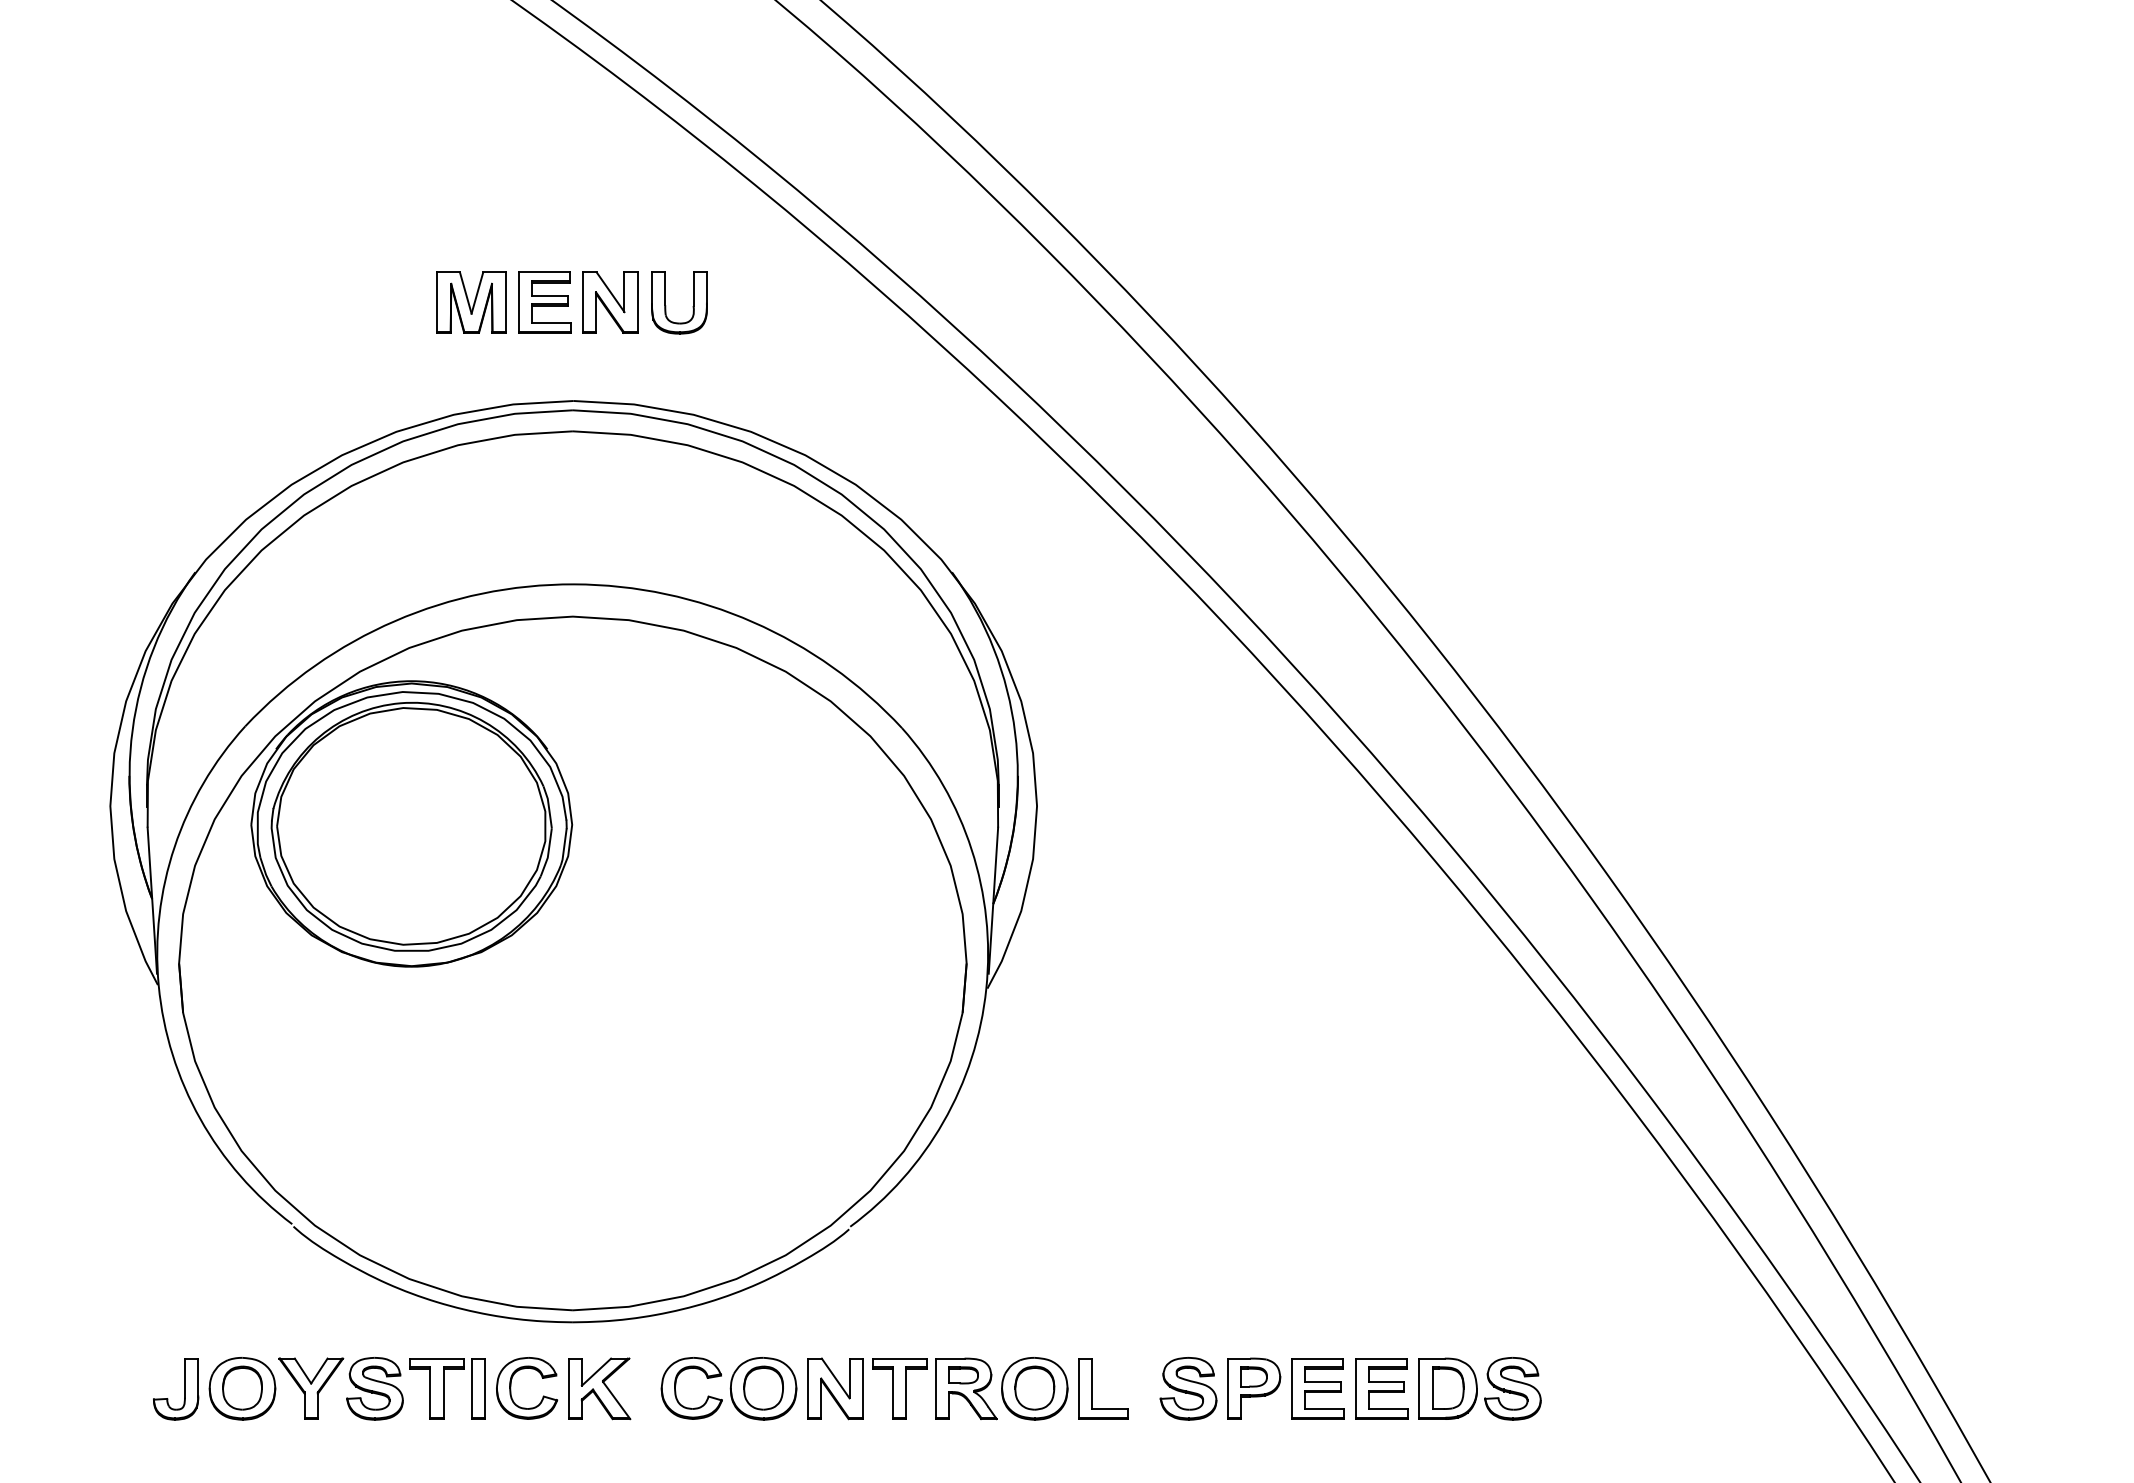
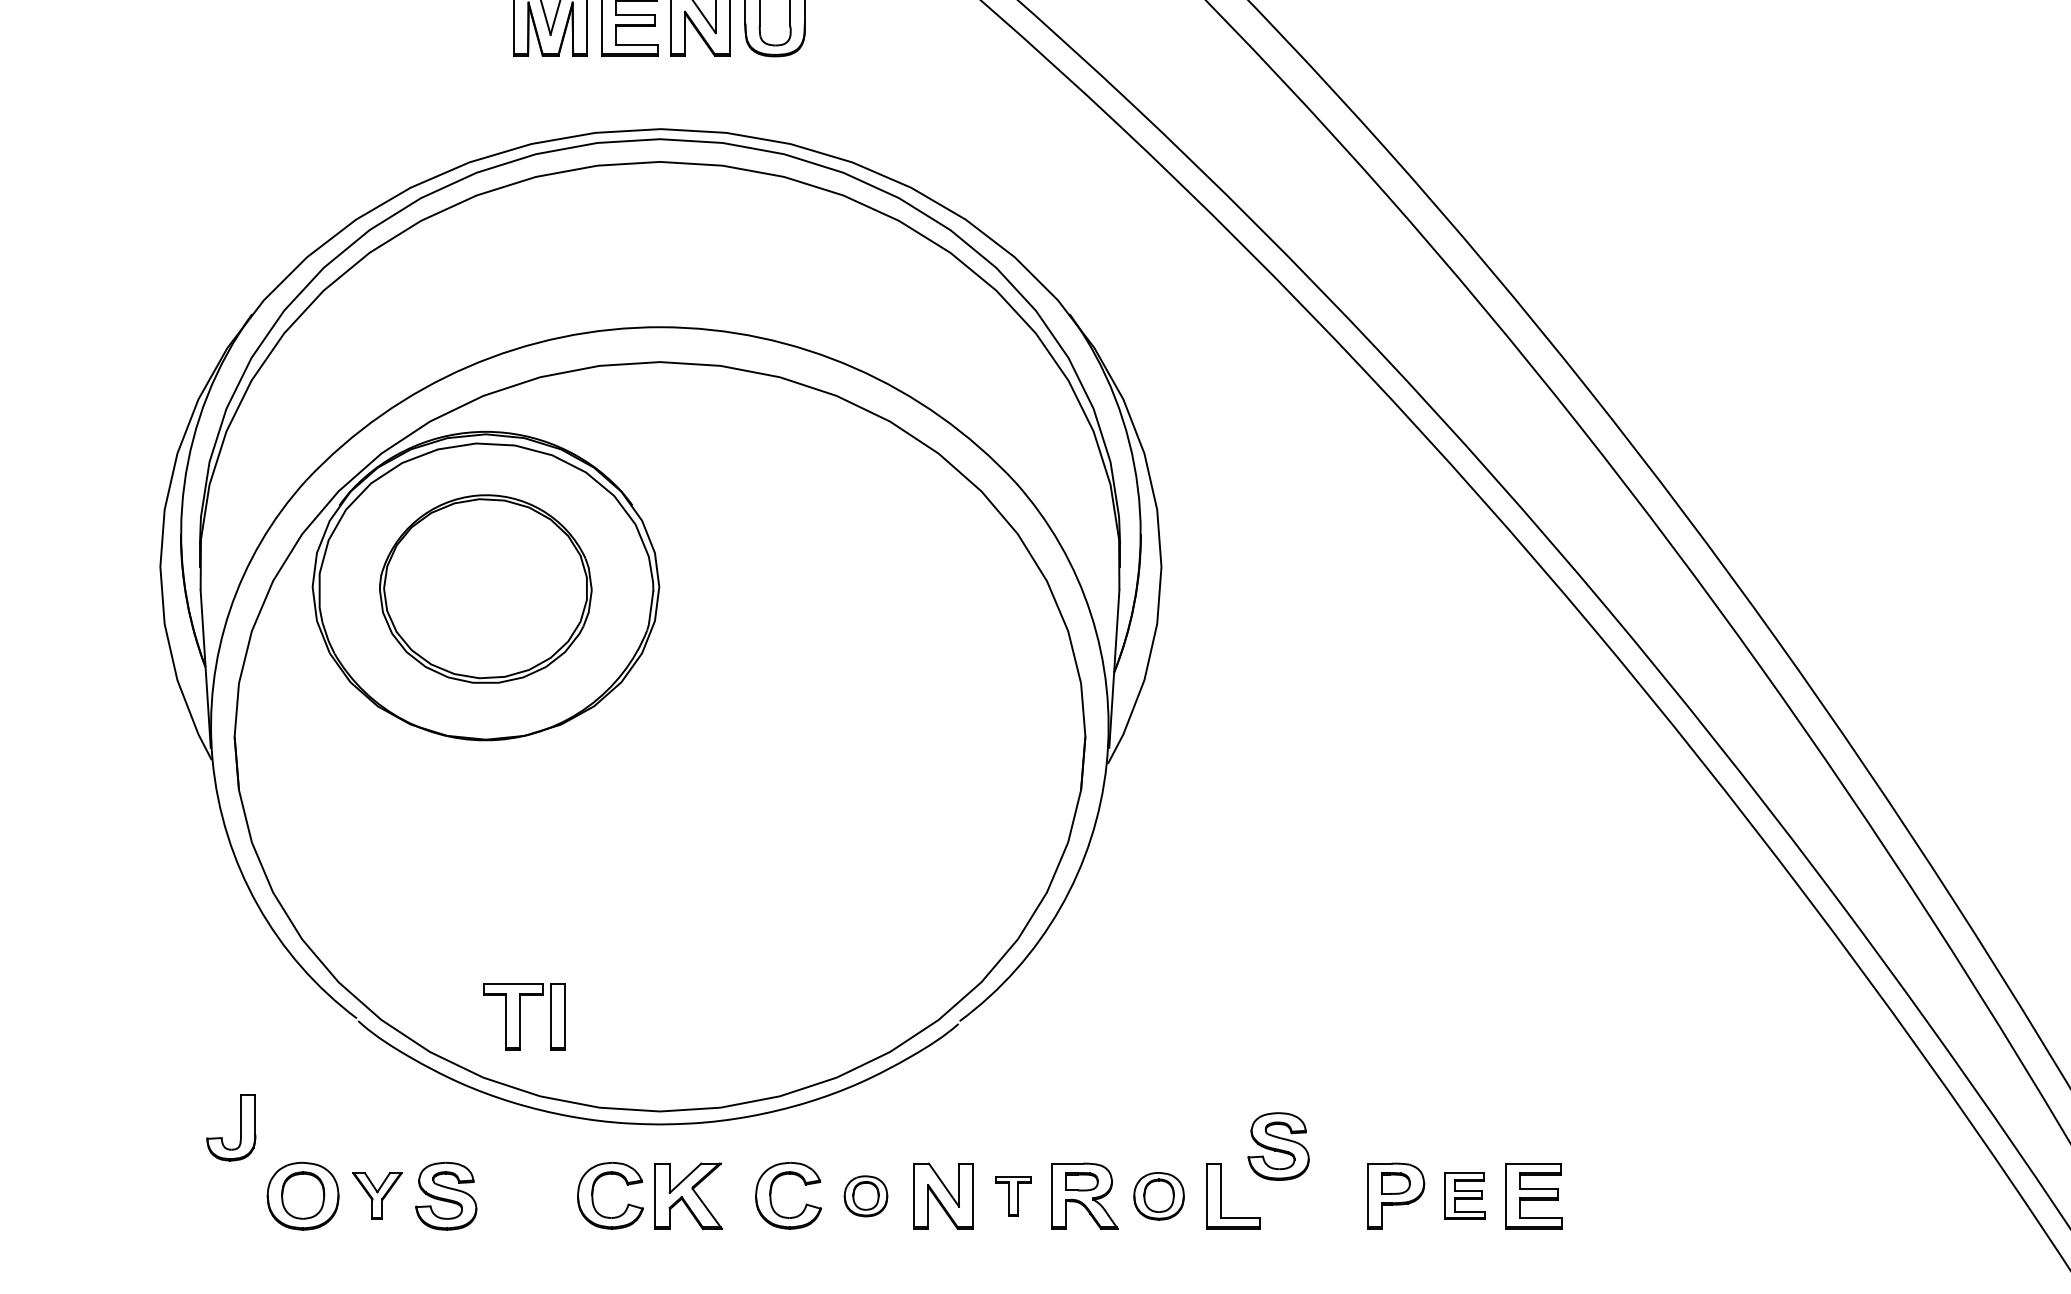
part: (411, 826) -> (485, 588), size x0.7
part: (311, 1388) -> (377, 1195), size x0.7
part: (447, 1388) -> (524, 1016), moved
part: (763, 1388) -> (865, 1195), size x0.6
part: (899, 1388) -> (1012, 1195), size x0.6
part: (1034, 1388) -> (1158, 1195), size x0.7
part: (1188, 1388) -> (1278, 1146), moved
part: (1317, 1388) -> (1464, 1195), size x0.7
part: (1479, 1388) -> (1639, 1195), removed
part: (184, 1389) -> (240, 1127), moved

